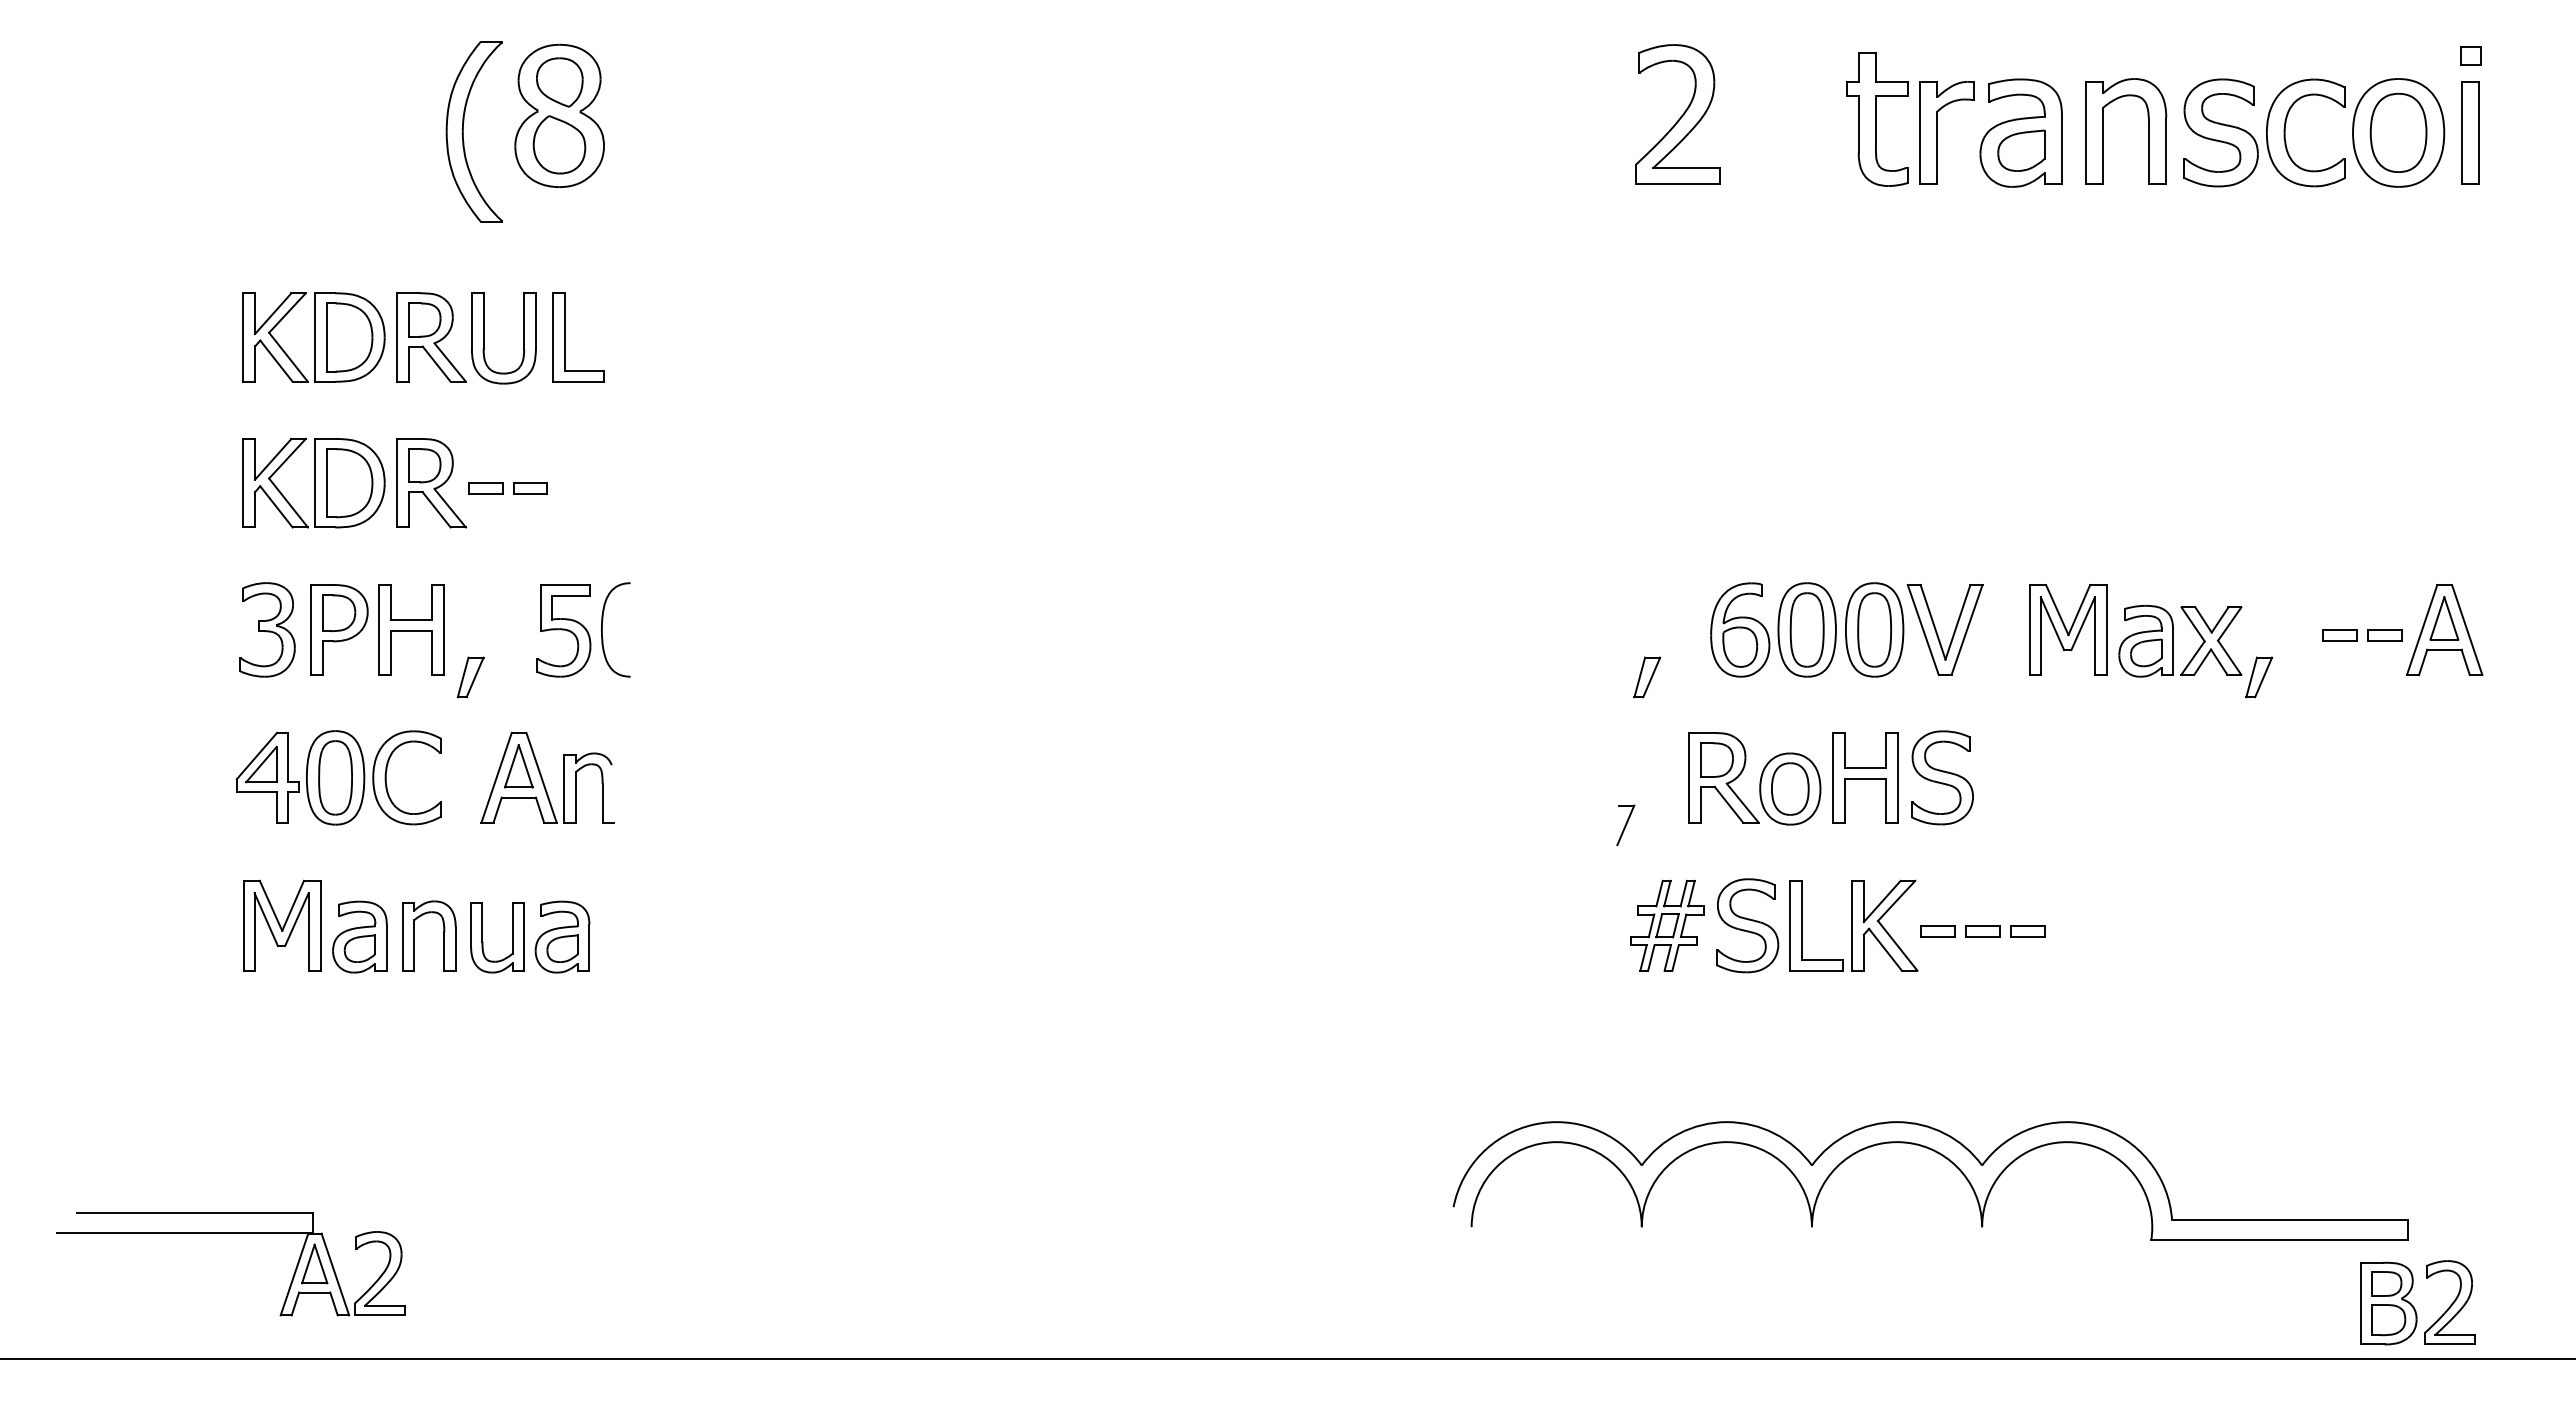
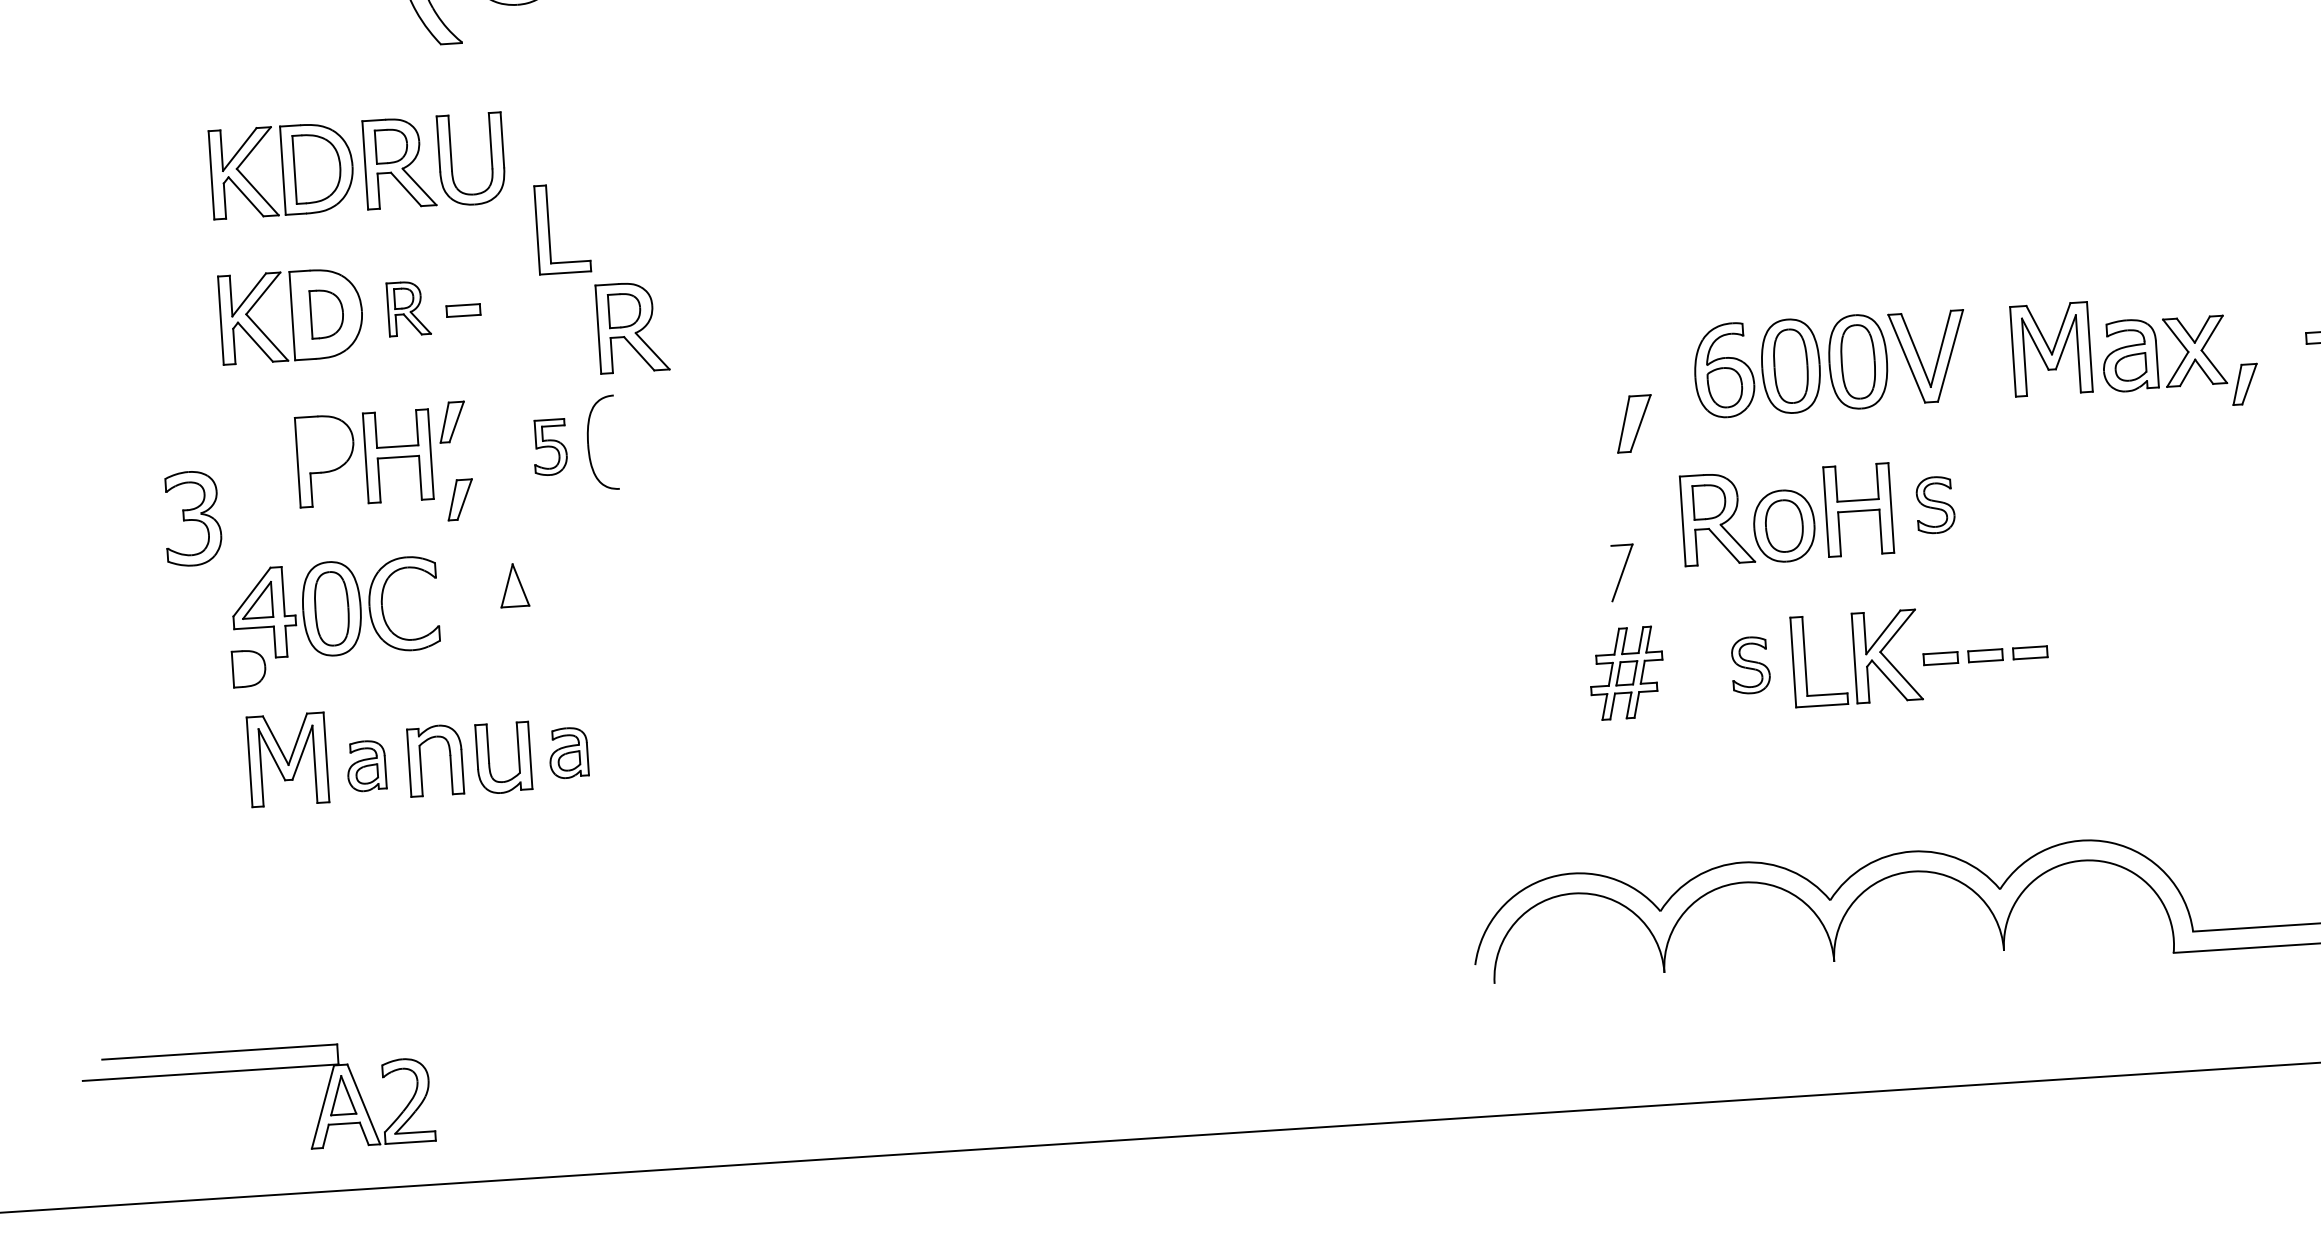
part: (565, 337) -> (549, 229), moved
part: (349, 483) -> (326, 314), size x0.7
part: (431, 483) -> (408, 308), size x0.6
part: (530, 488) -> (507, 307), removed
part: (653, 516) -> (632, 327), added
part: (467, 599) -> (452, 422), added
part: (339, 612) -> (249, 667), moved
part: (267, 629) -> (192, 518), moved
part: (563, 630) -> (549, 447), size x0.6
part: (1647, 677) -> (1634, 423), size x1.4
part: (547, 777) -> (543, 594), removed
part: (1942, 777) -> (1935, 504), size x0.6
part: (1625, 825) -> (1622, 573), size x1.4
part: (1667, 925) -> (1626, 673), moved
part: (1747, 925) -> (1750, 665), size x0.6
part: (359, 936) -> (366, 765), size x0.7
part: (562, 936) -> (568, 752), size x0.7

